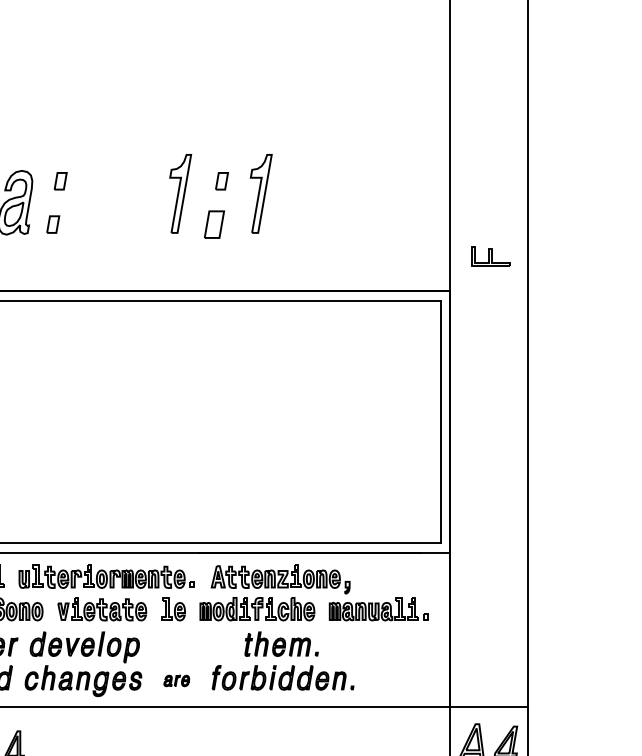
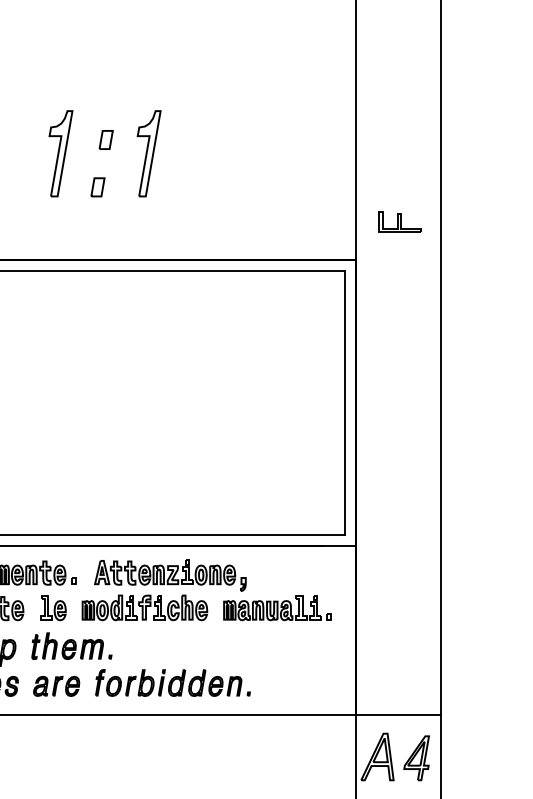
part: (214, 224) -> (98, 187), size x0.62
part: (281, 643) -> (71, 645), moved
part: (176, 680) -> (56, 685), size x1.67

